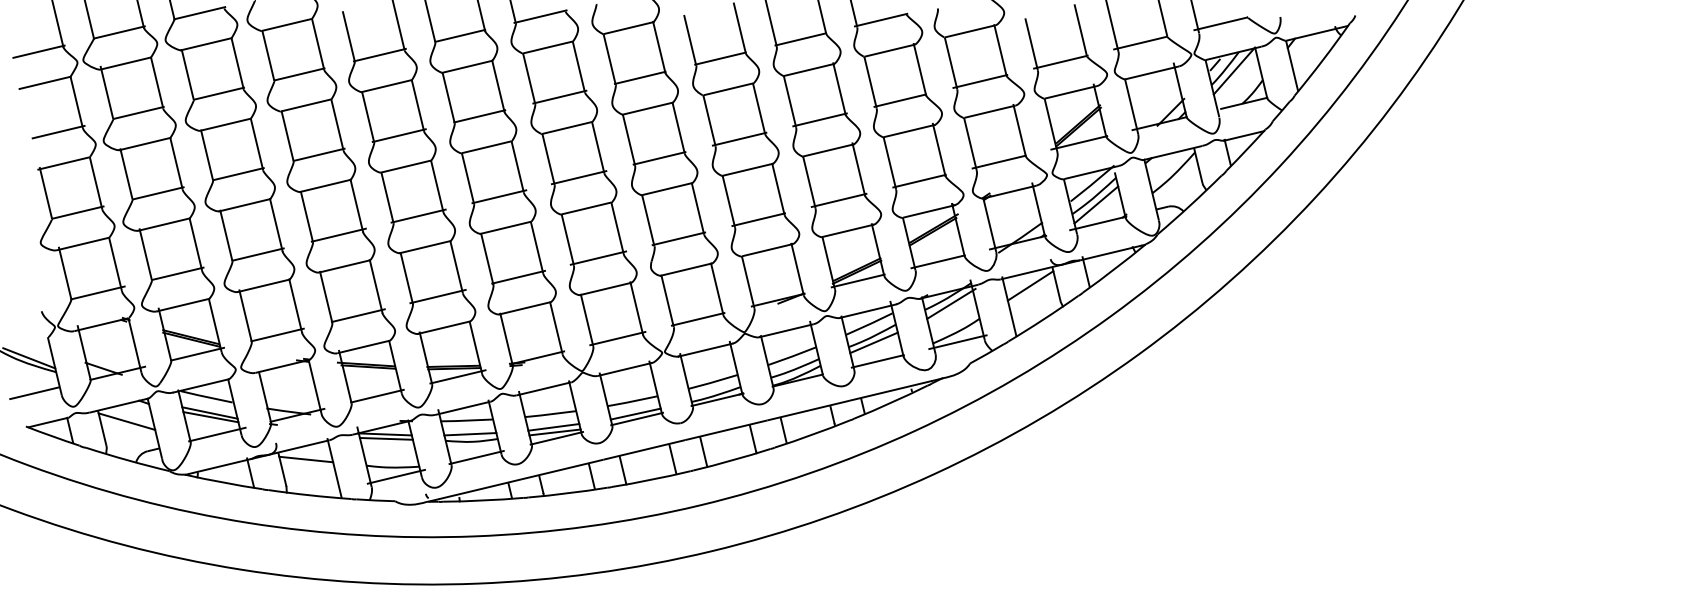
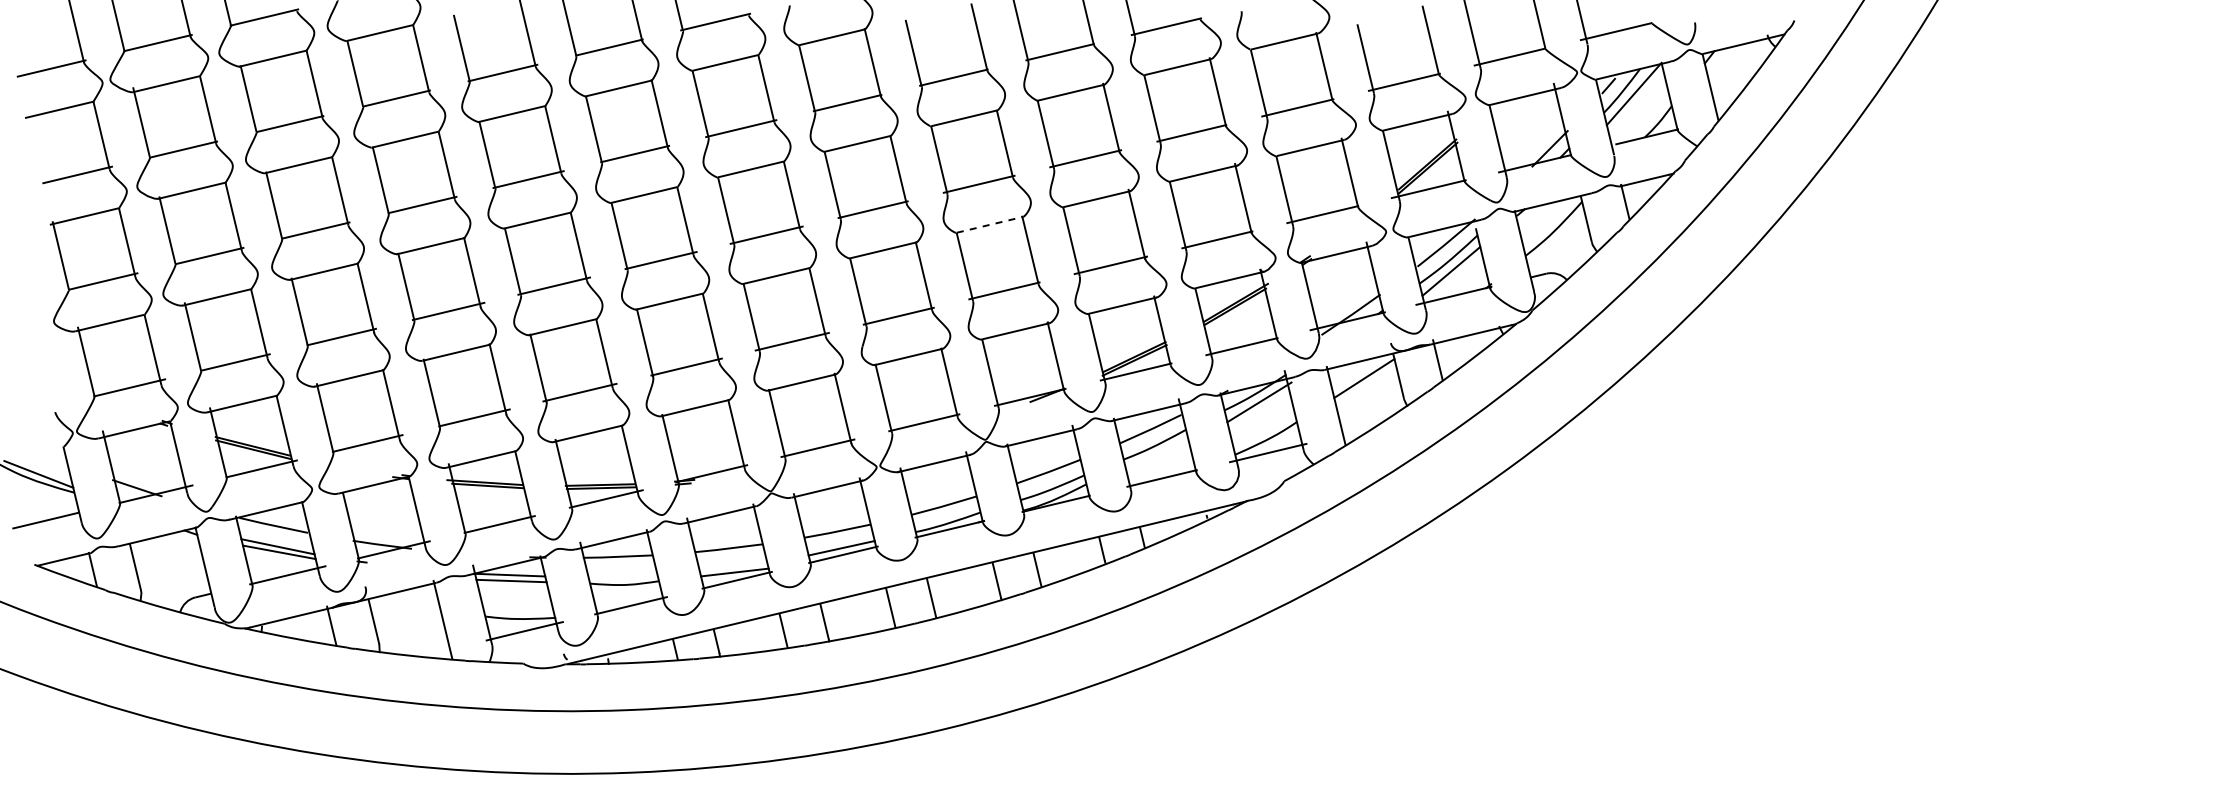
line: (748, 169) -> (990, 224), solid -> dashed
line: (873, 342) -> (1156, 453), removed
line: (126, 421) -> (167, 558), removed
line: (553, 427) -> (732, 565), removed
line: (470, 433) -> (622, 574), removed
line: (306, 459) -> (405, 608), removed

